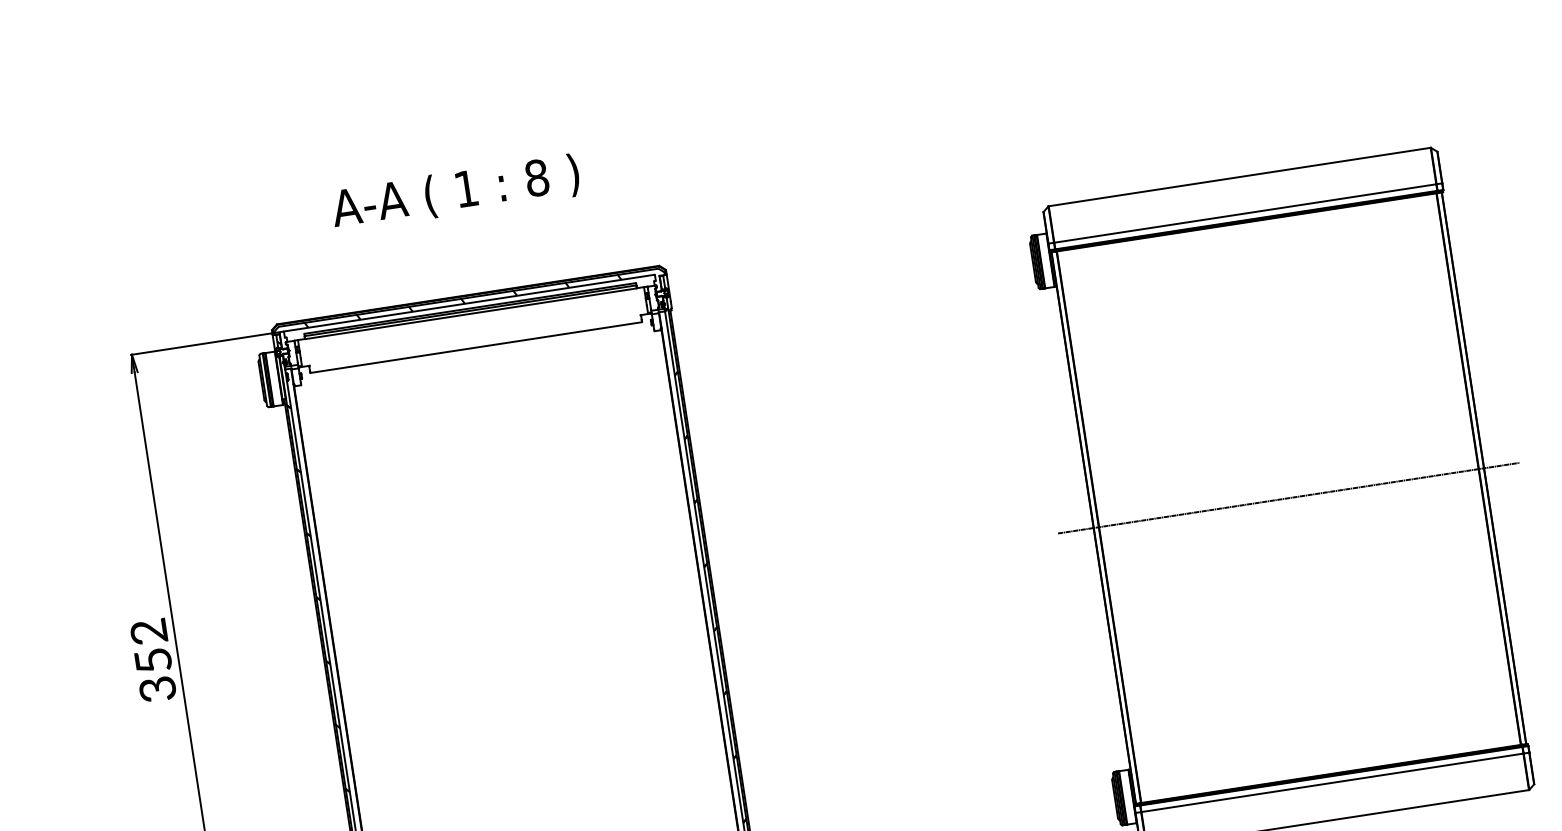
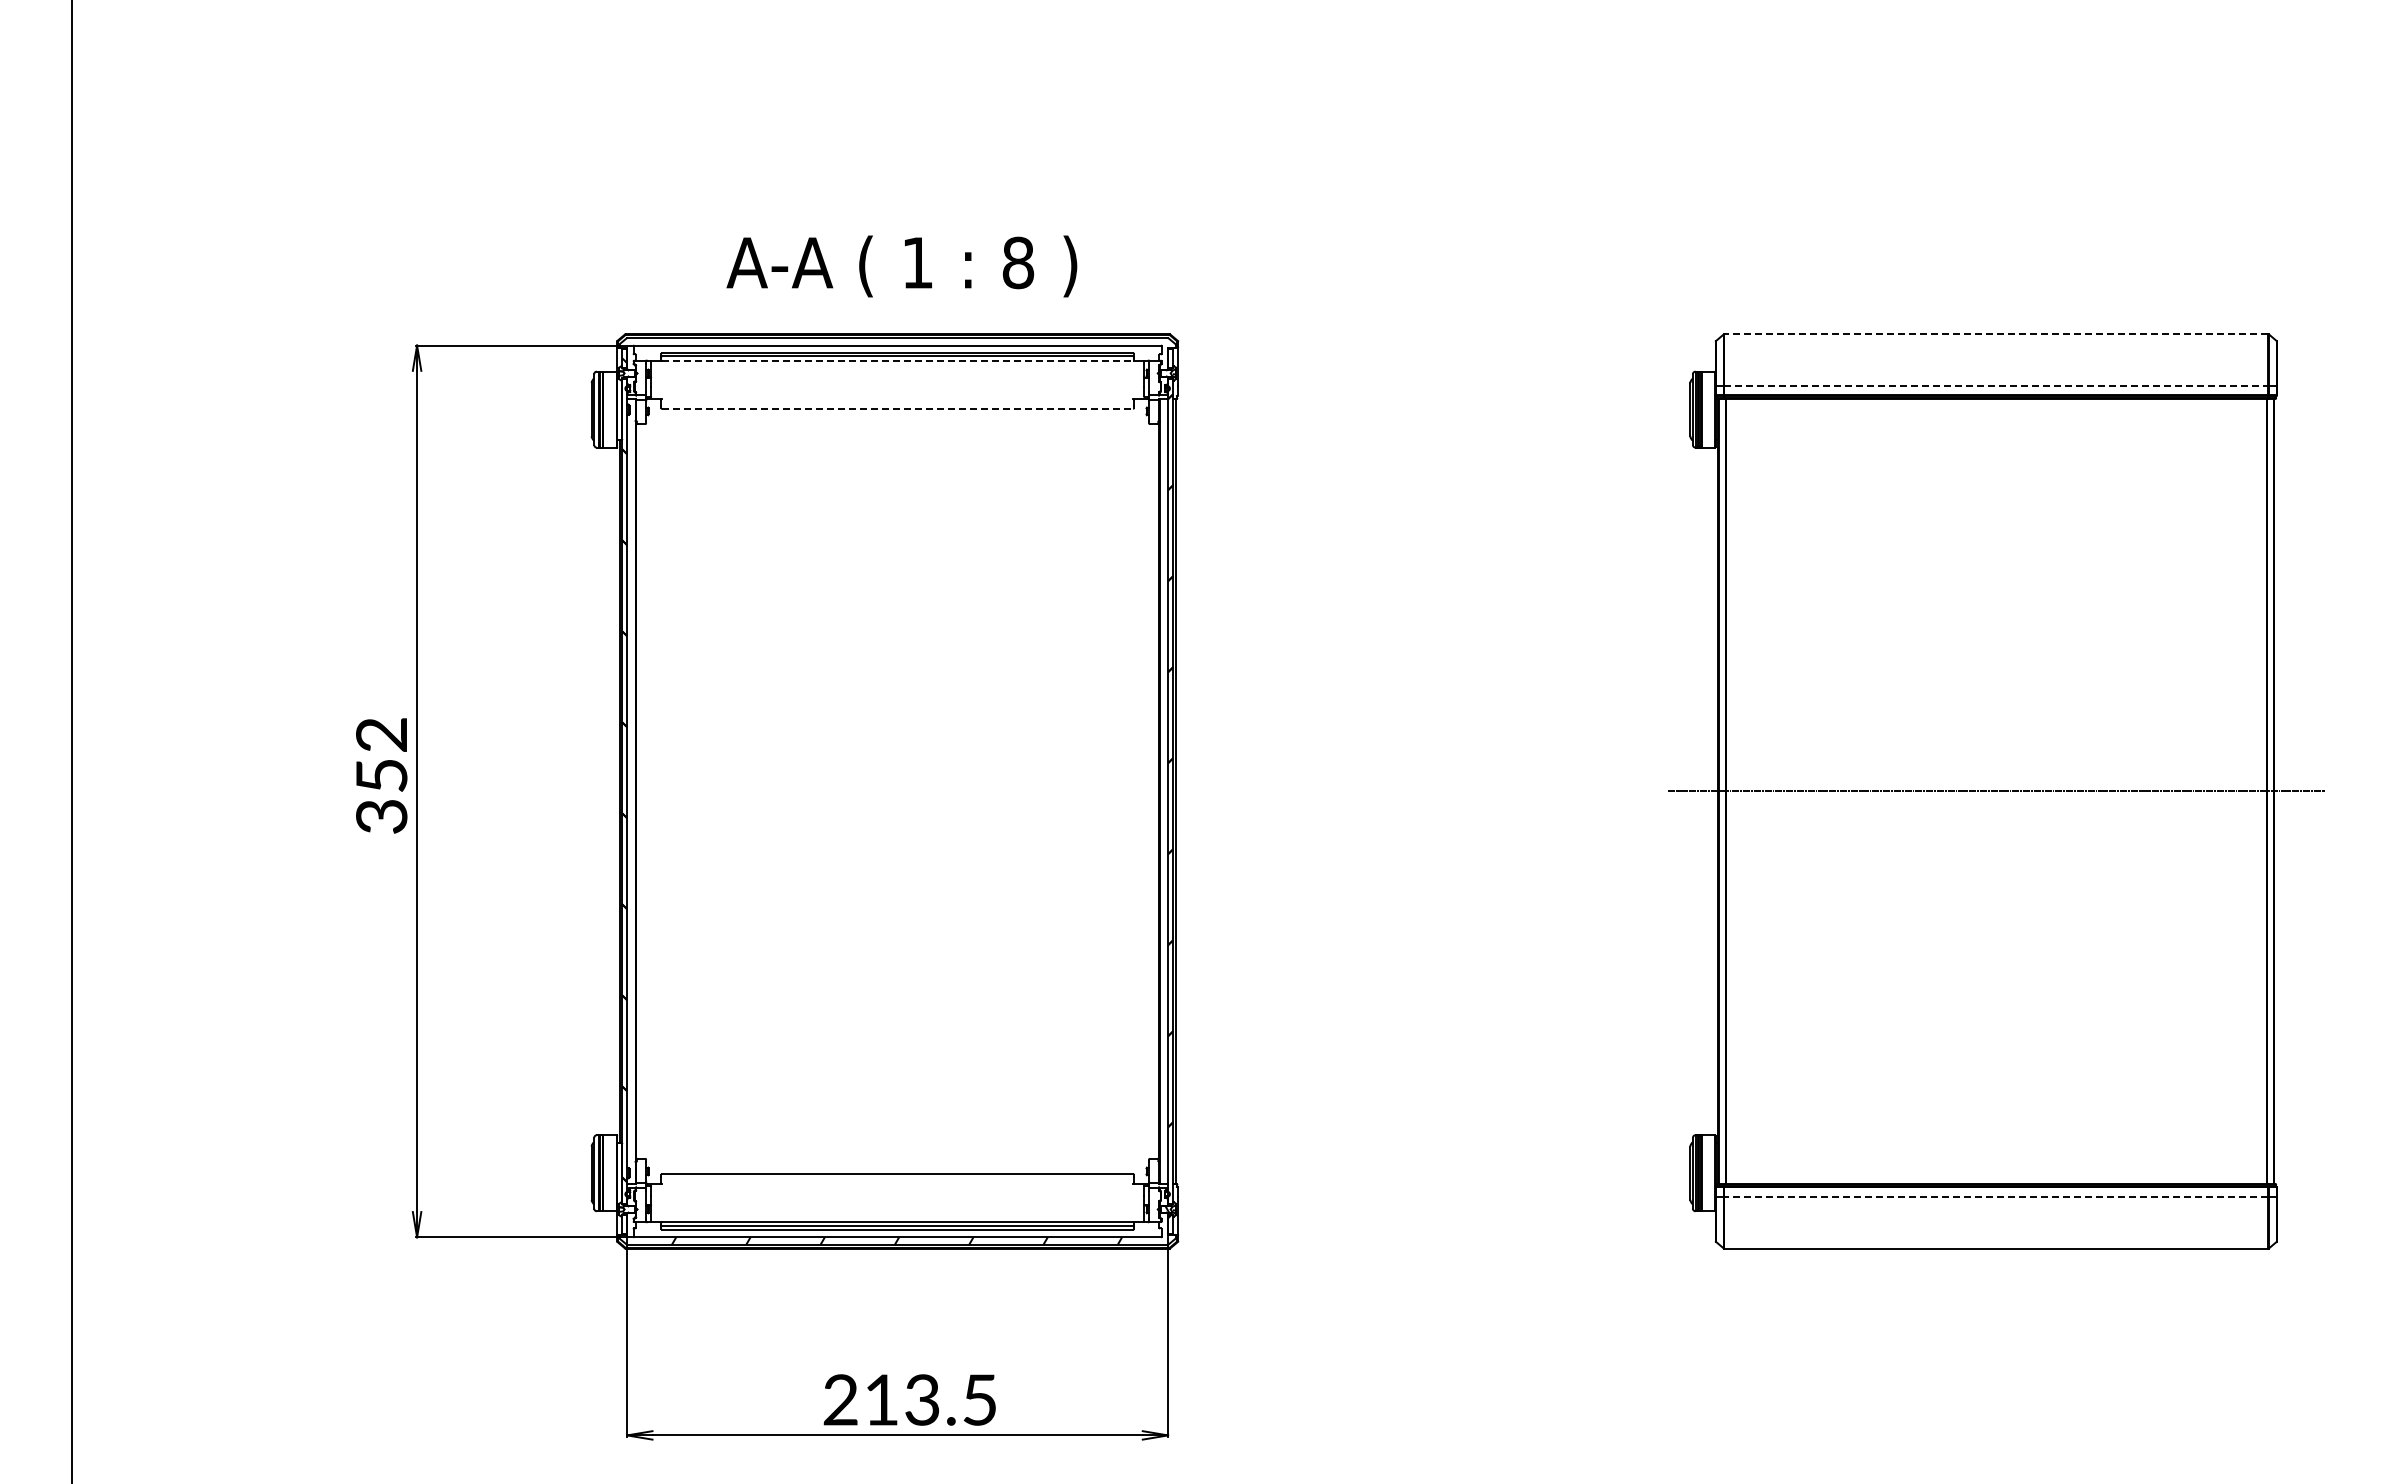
line: (1239, 177) -> (1996, 334), solid -> dashed
text: (455, 193) -> (901, 266), moved
line: (1245, 213) -> (1996, 386), solid -> dashed
hatch: (463, 301) -> (889, 341), removed
line: (471, 313) -> (898, 360), solid -> dashed
line: (476, 347) -> (898, 408), solid -> dashed
line: (1332, 782) -> (1996, 1196), solid -> dashed

